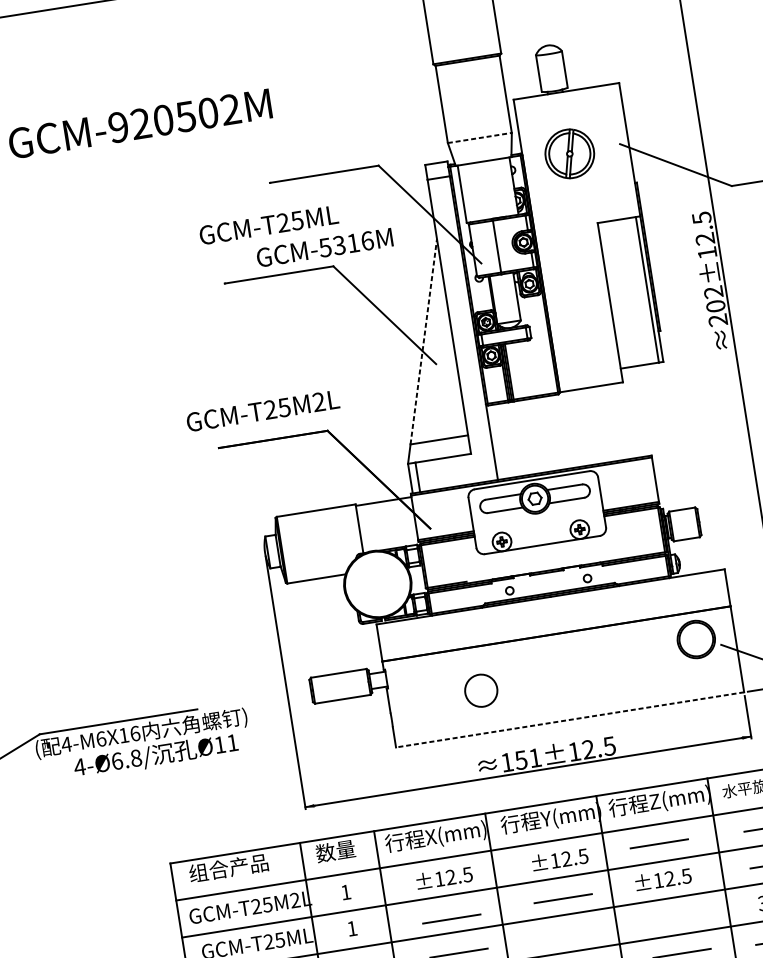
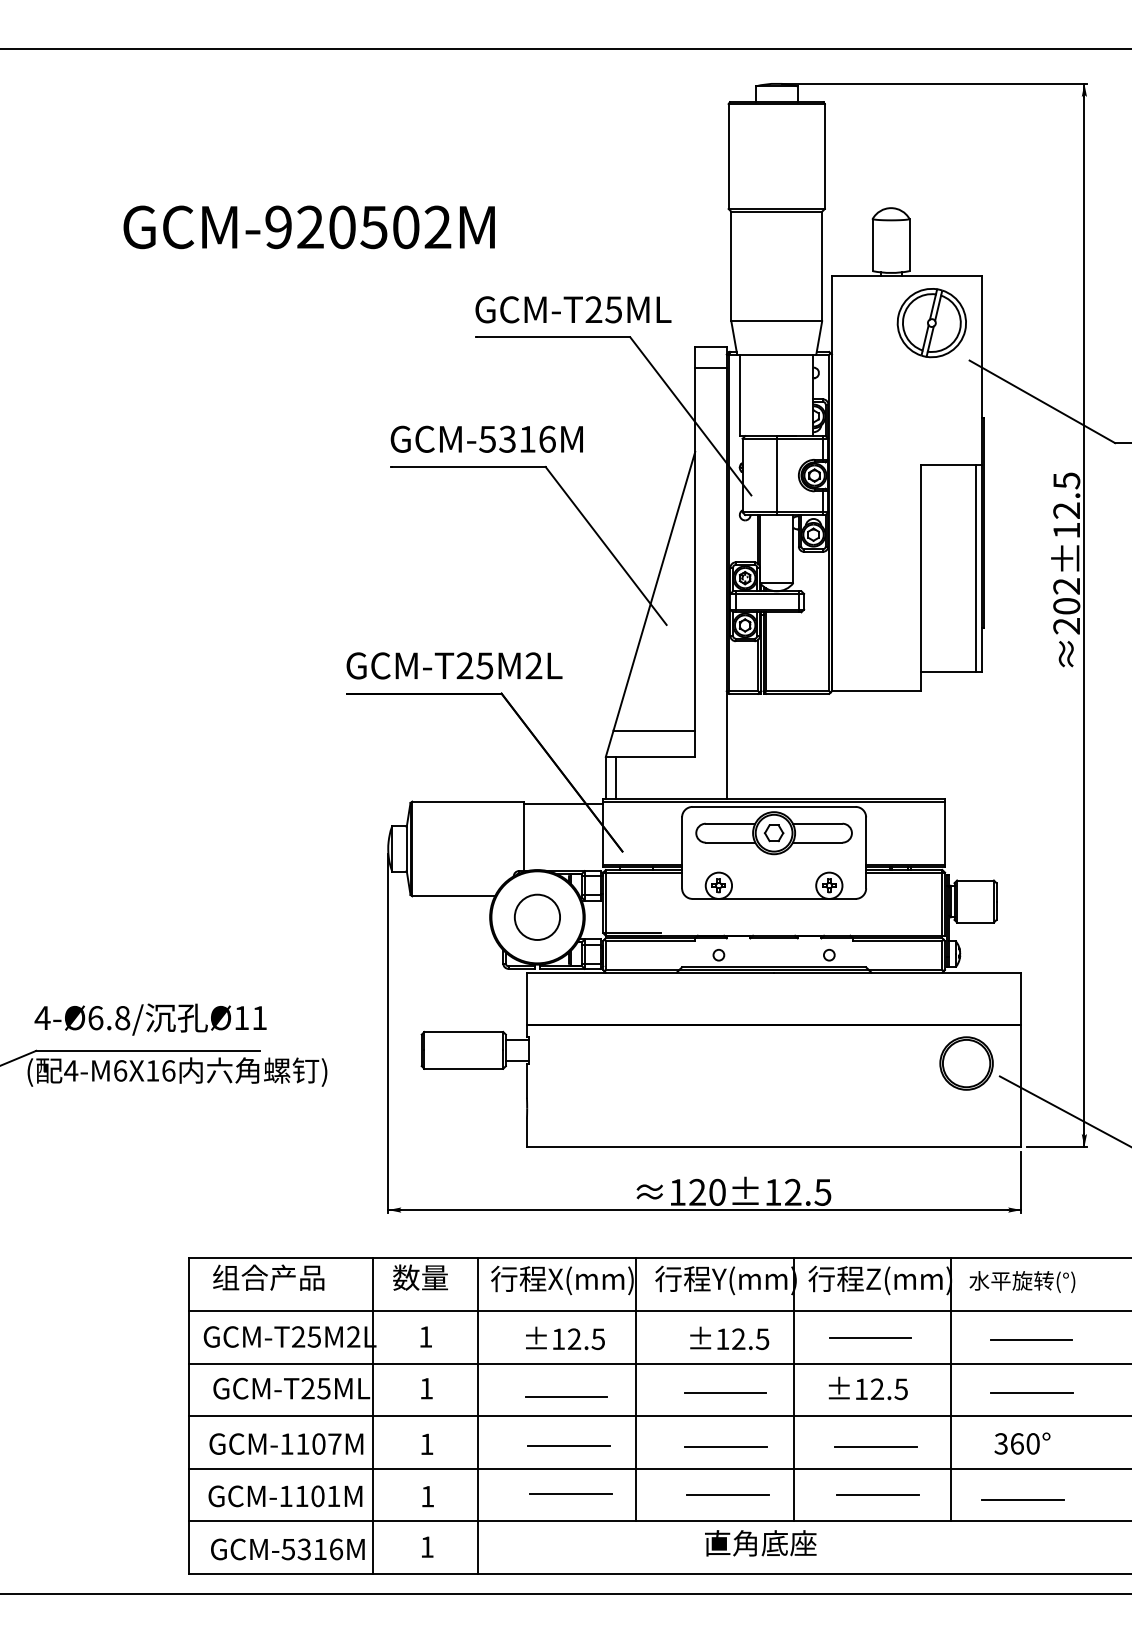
line: (480, 138) -> (777, 321), dashed -> solid
part: (569, 154) -> (931, 323), moved
text: (268, 224) -> (573, 309), moved
text: (324, 247) -> (486, 438), moved
line: (423, 341) -> (654, 590), dashed -> solid
text: (262, 410) -> (454, 665), moved
circle: (480, 690) -> (536, 916), moved
line: (569, 720) -> (773, 1147), dashed -> solid
text: (155, 756) -> (150, 1019), moved
text: (528, 758) -> (707, 1191), 151±12.5 -> 120±12.5
line: (675, 920) -> (875, 1447), added
line: (569, 936) -> (725, 1447), added

